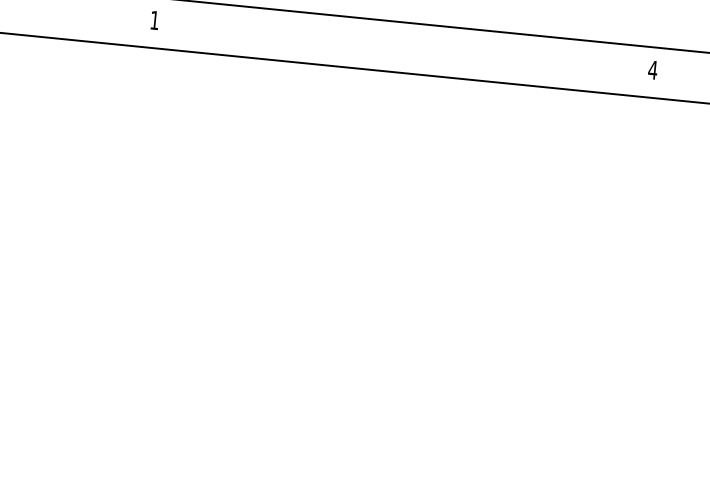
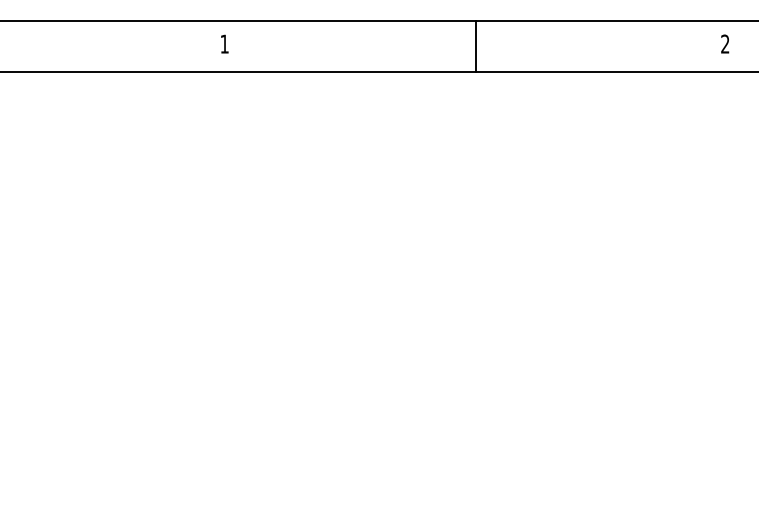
line: (404, 47) -> (475, 46), added
text: (652, 69) -> (724, 43), 4 -> 2

